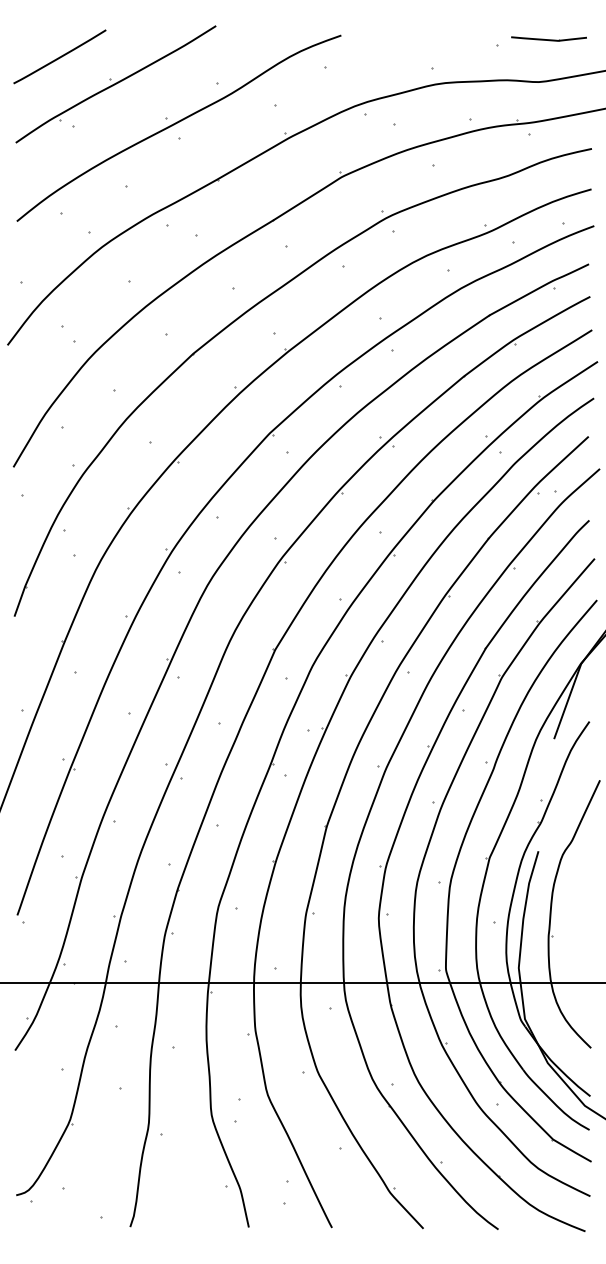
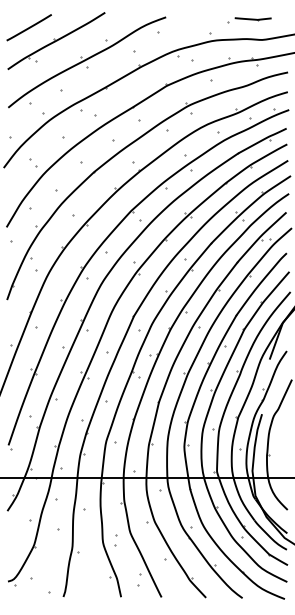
part: (541, 42) -> (249, 20), moved

